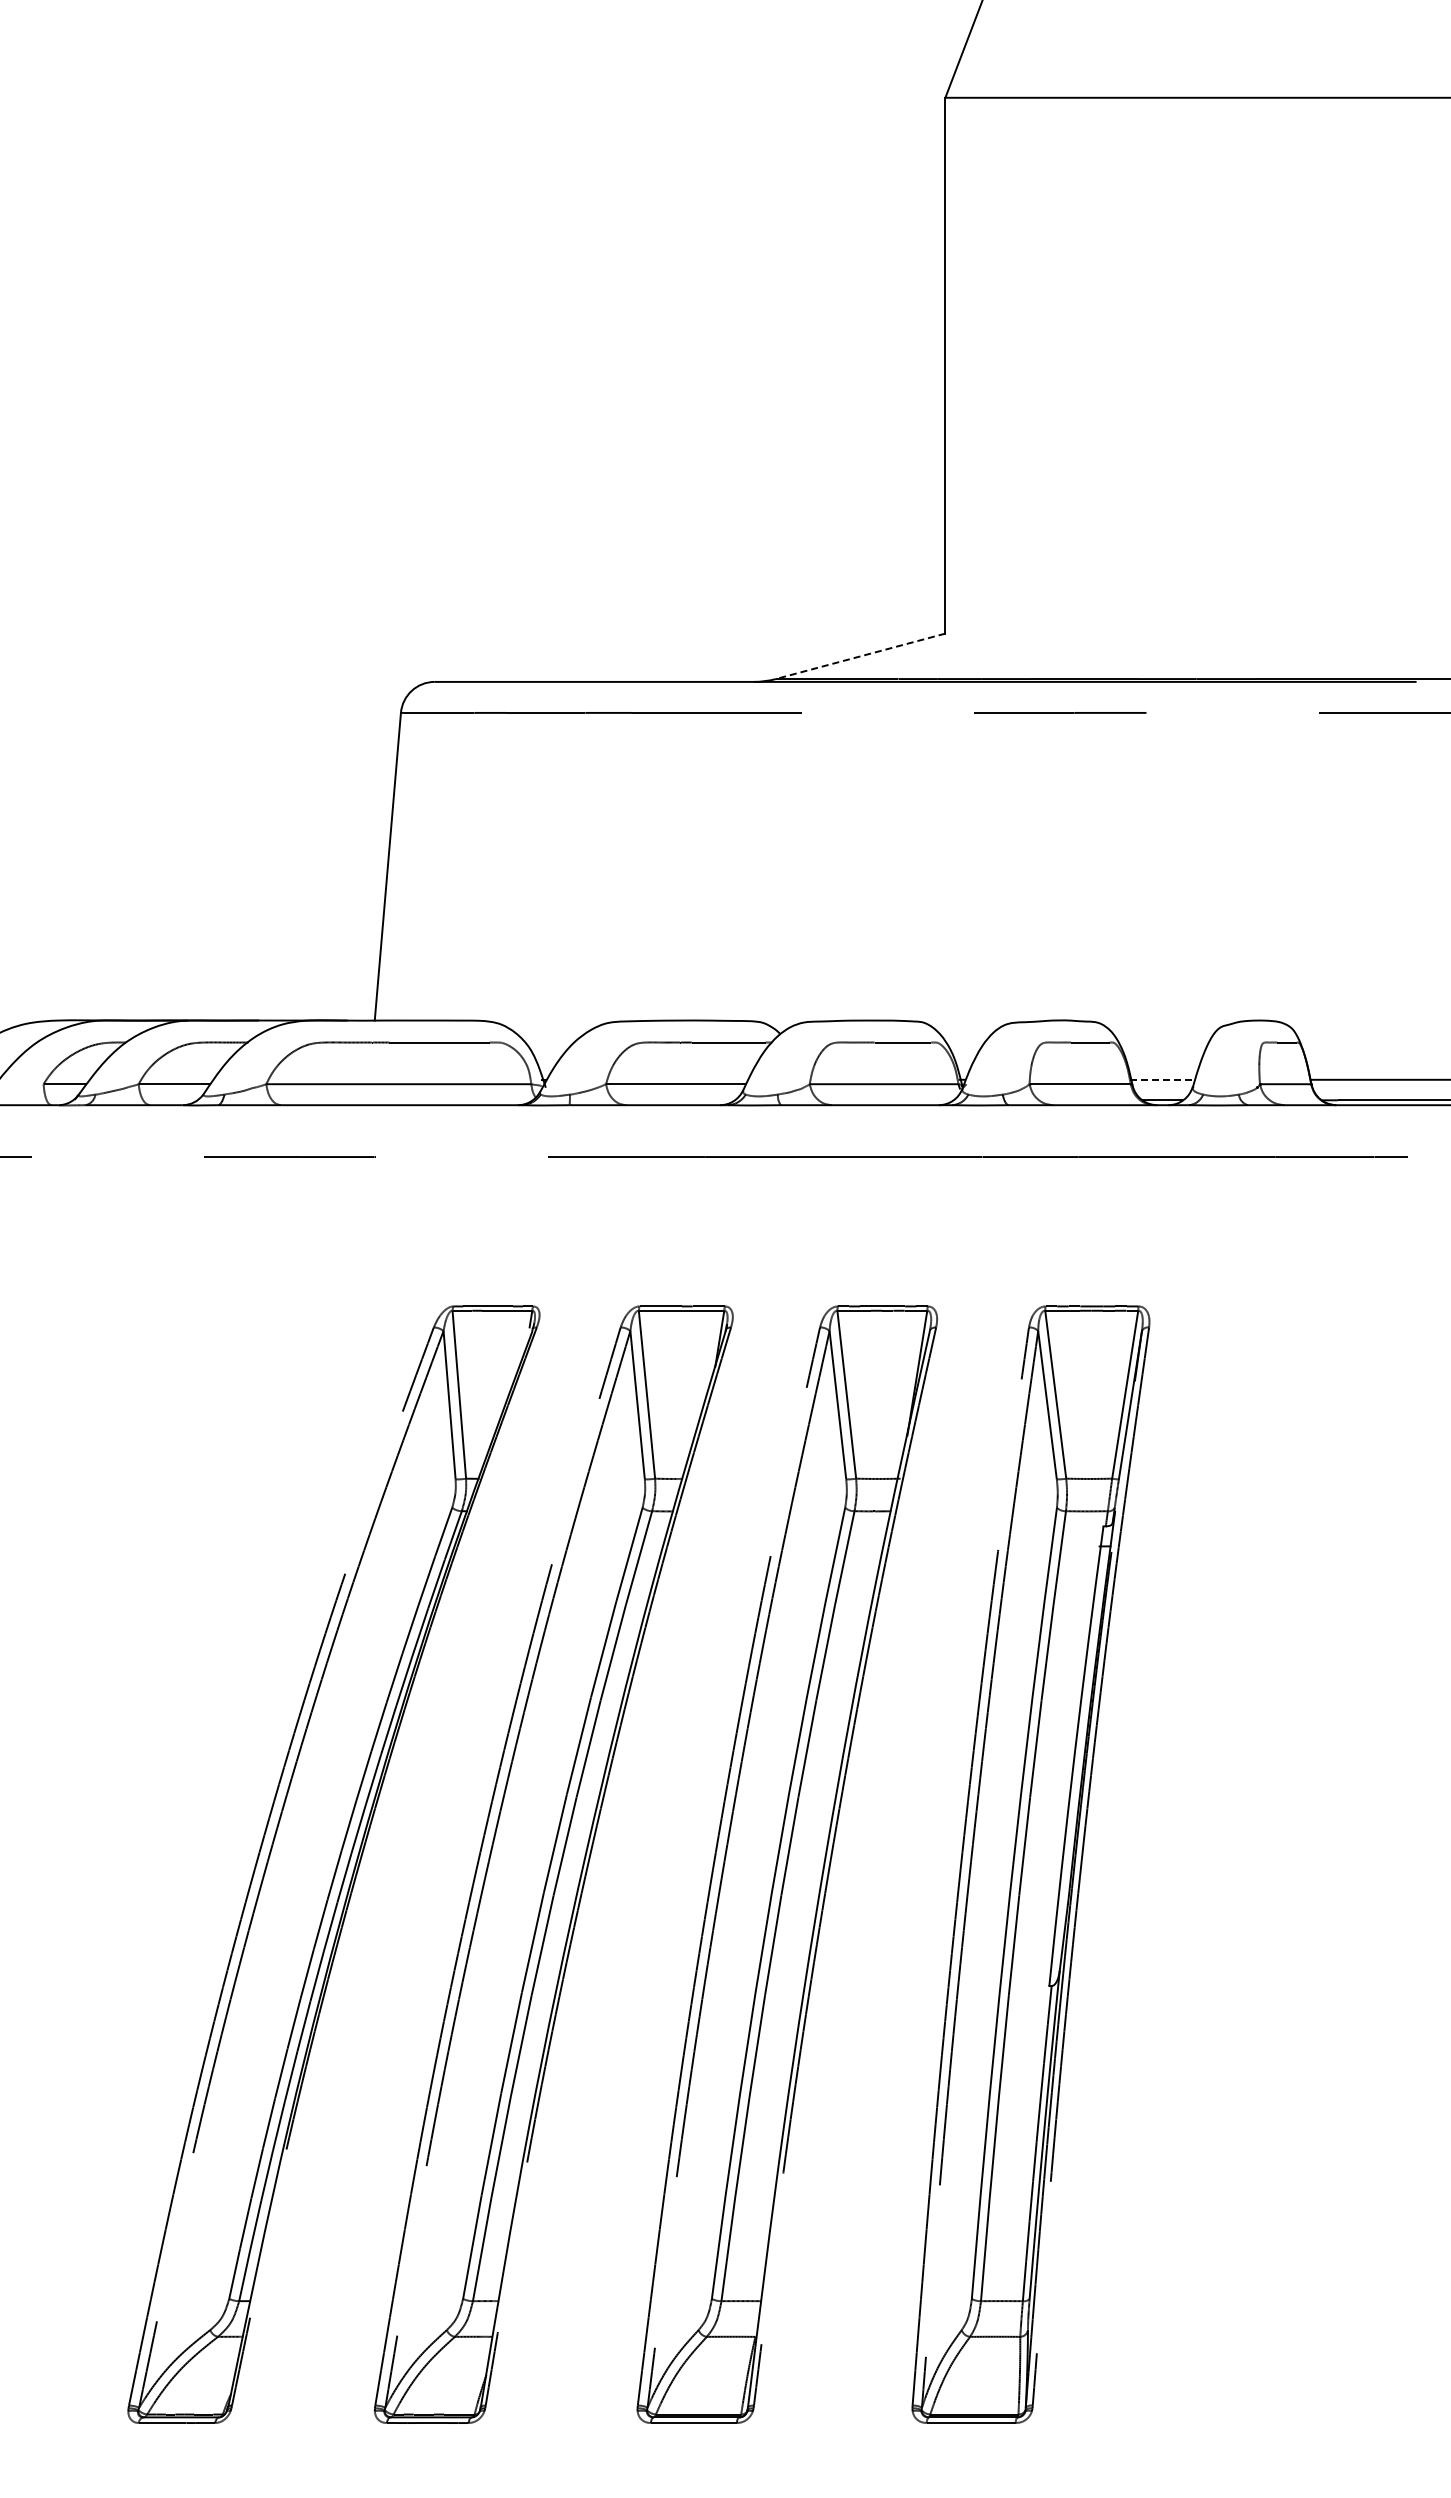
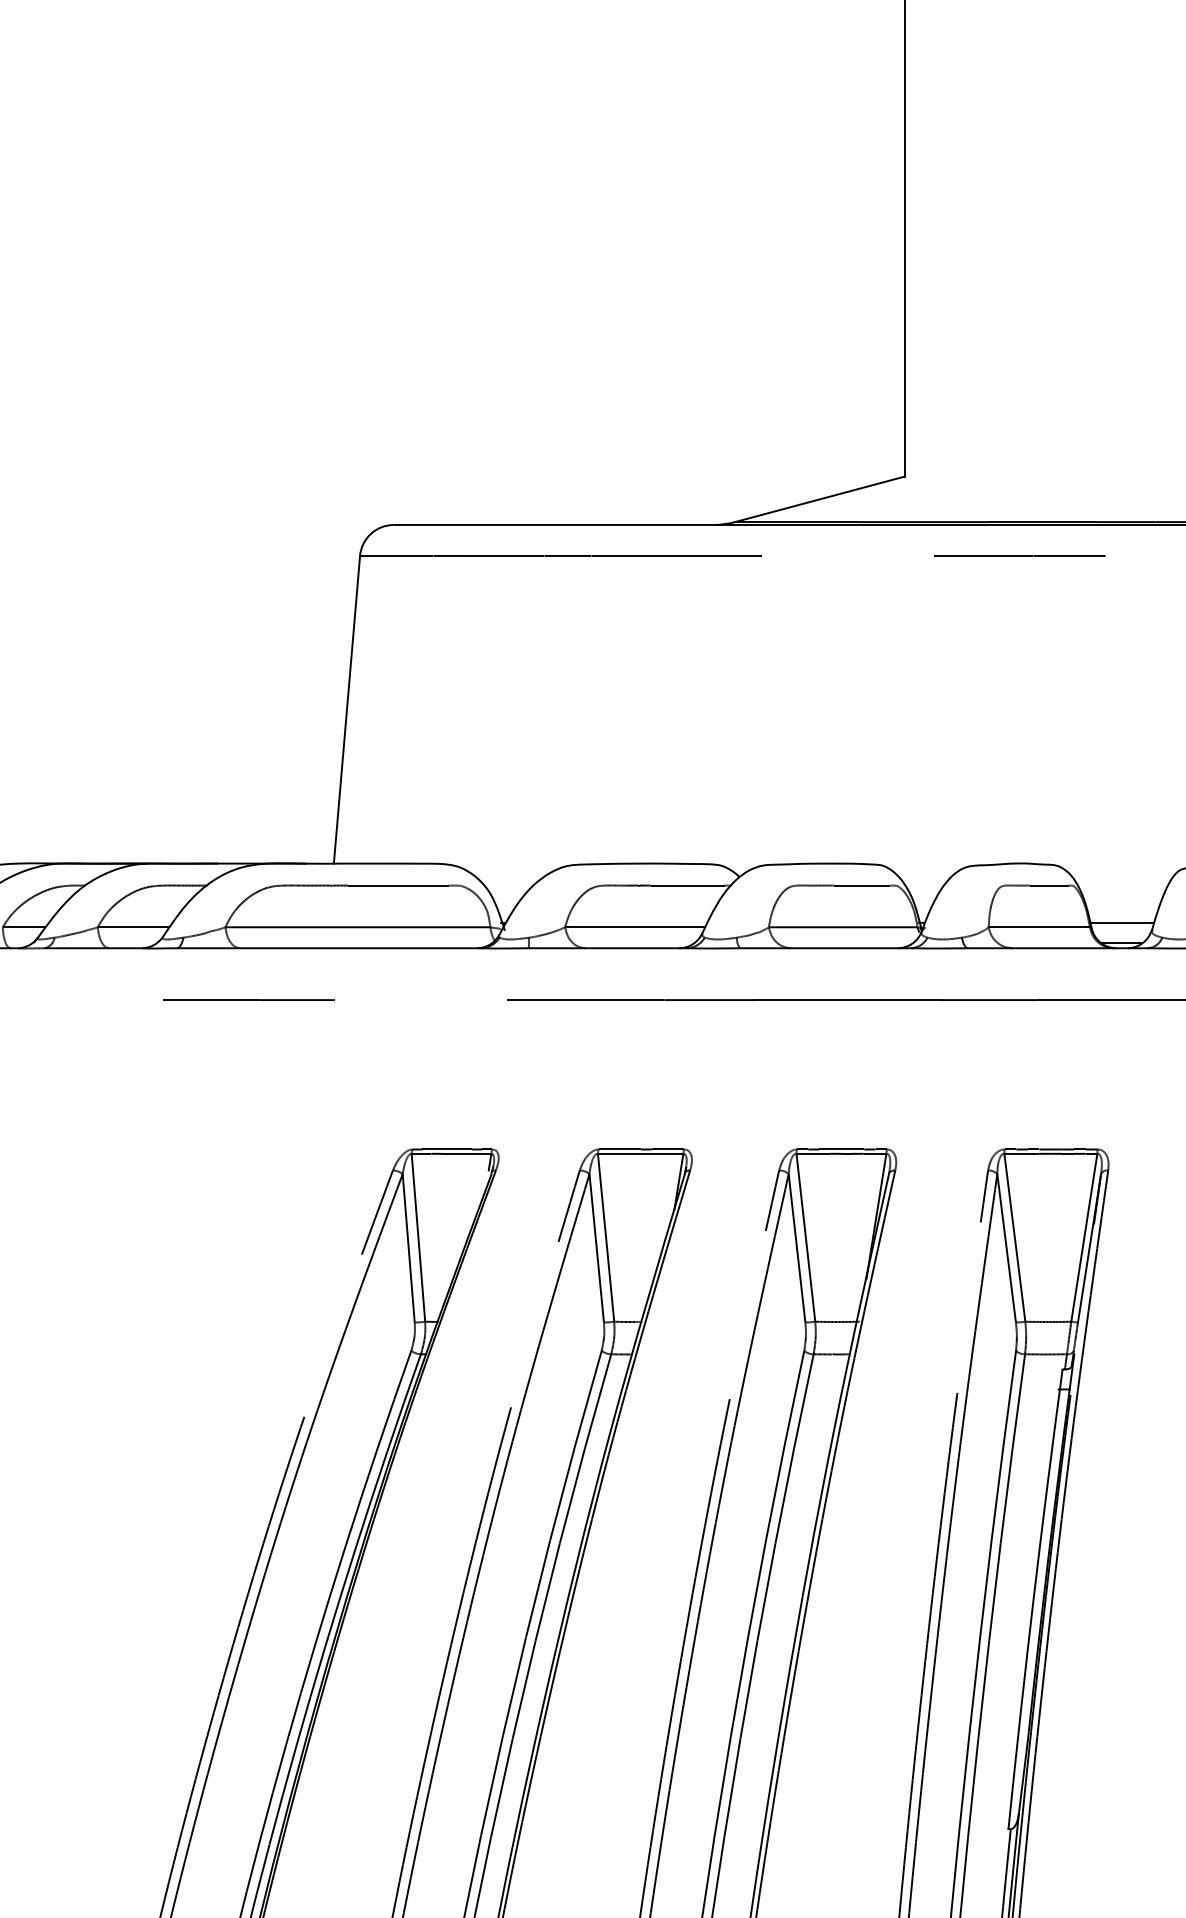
line: (860, 656) -> (819, 499), dashed -> solid
line: (1163, 1079) -> (1122, 922), dashed -> solid

